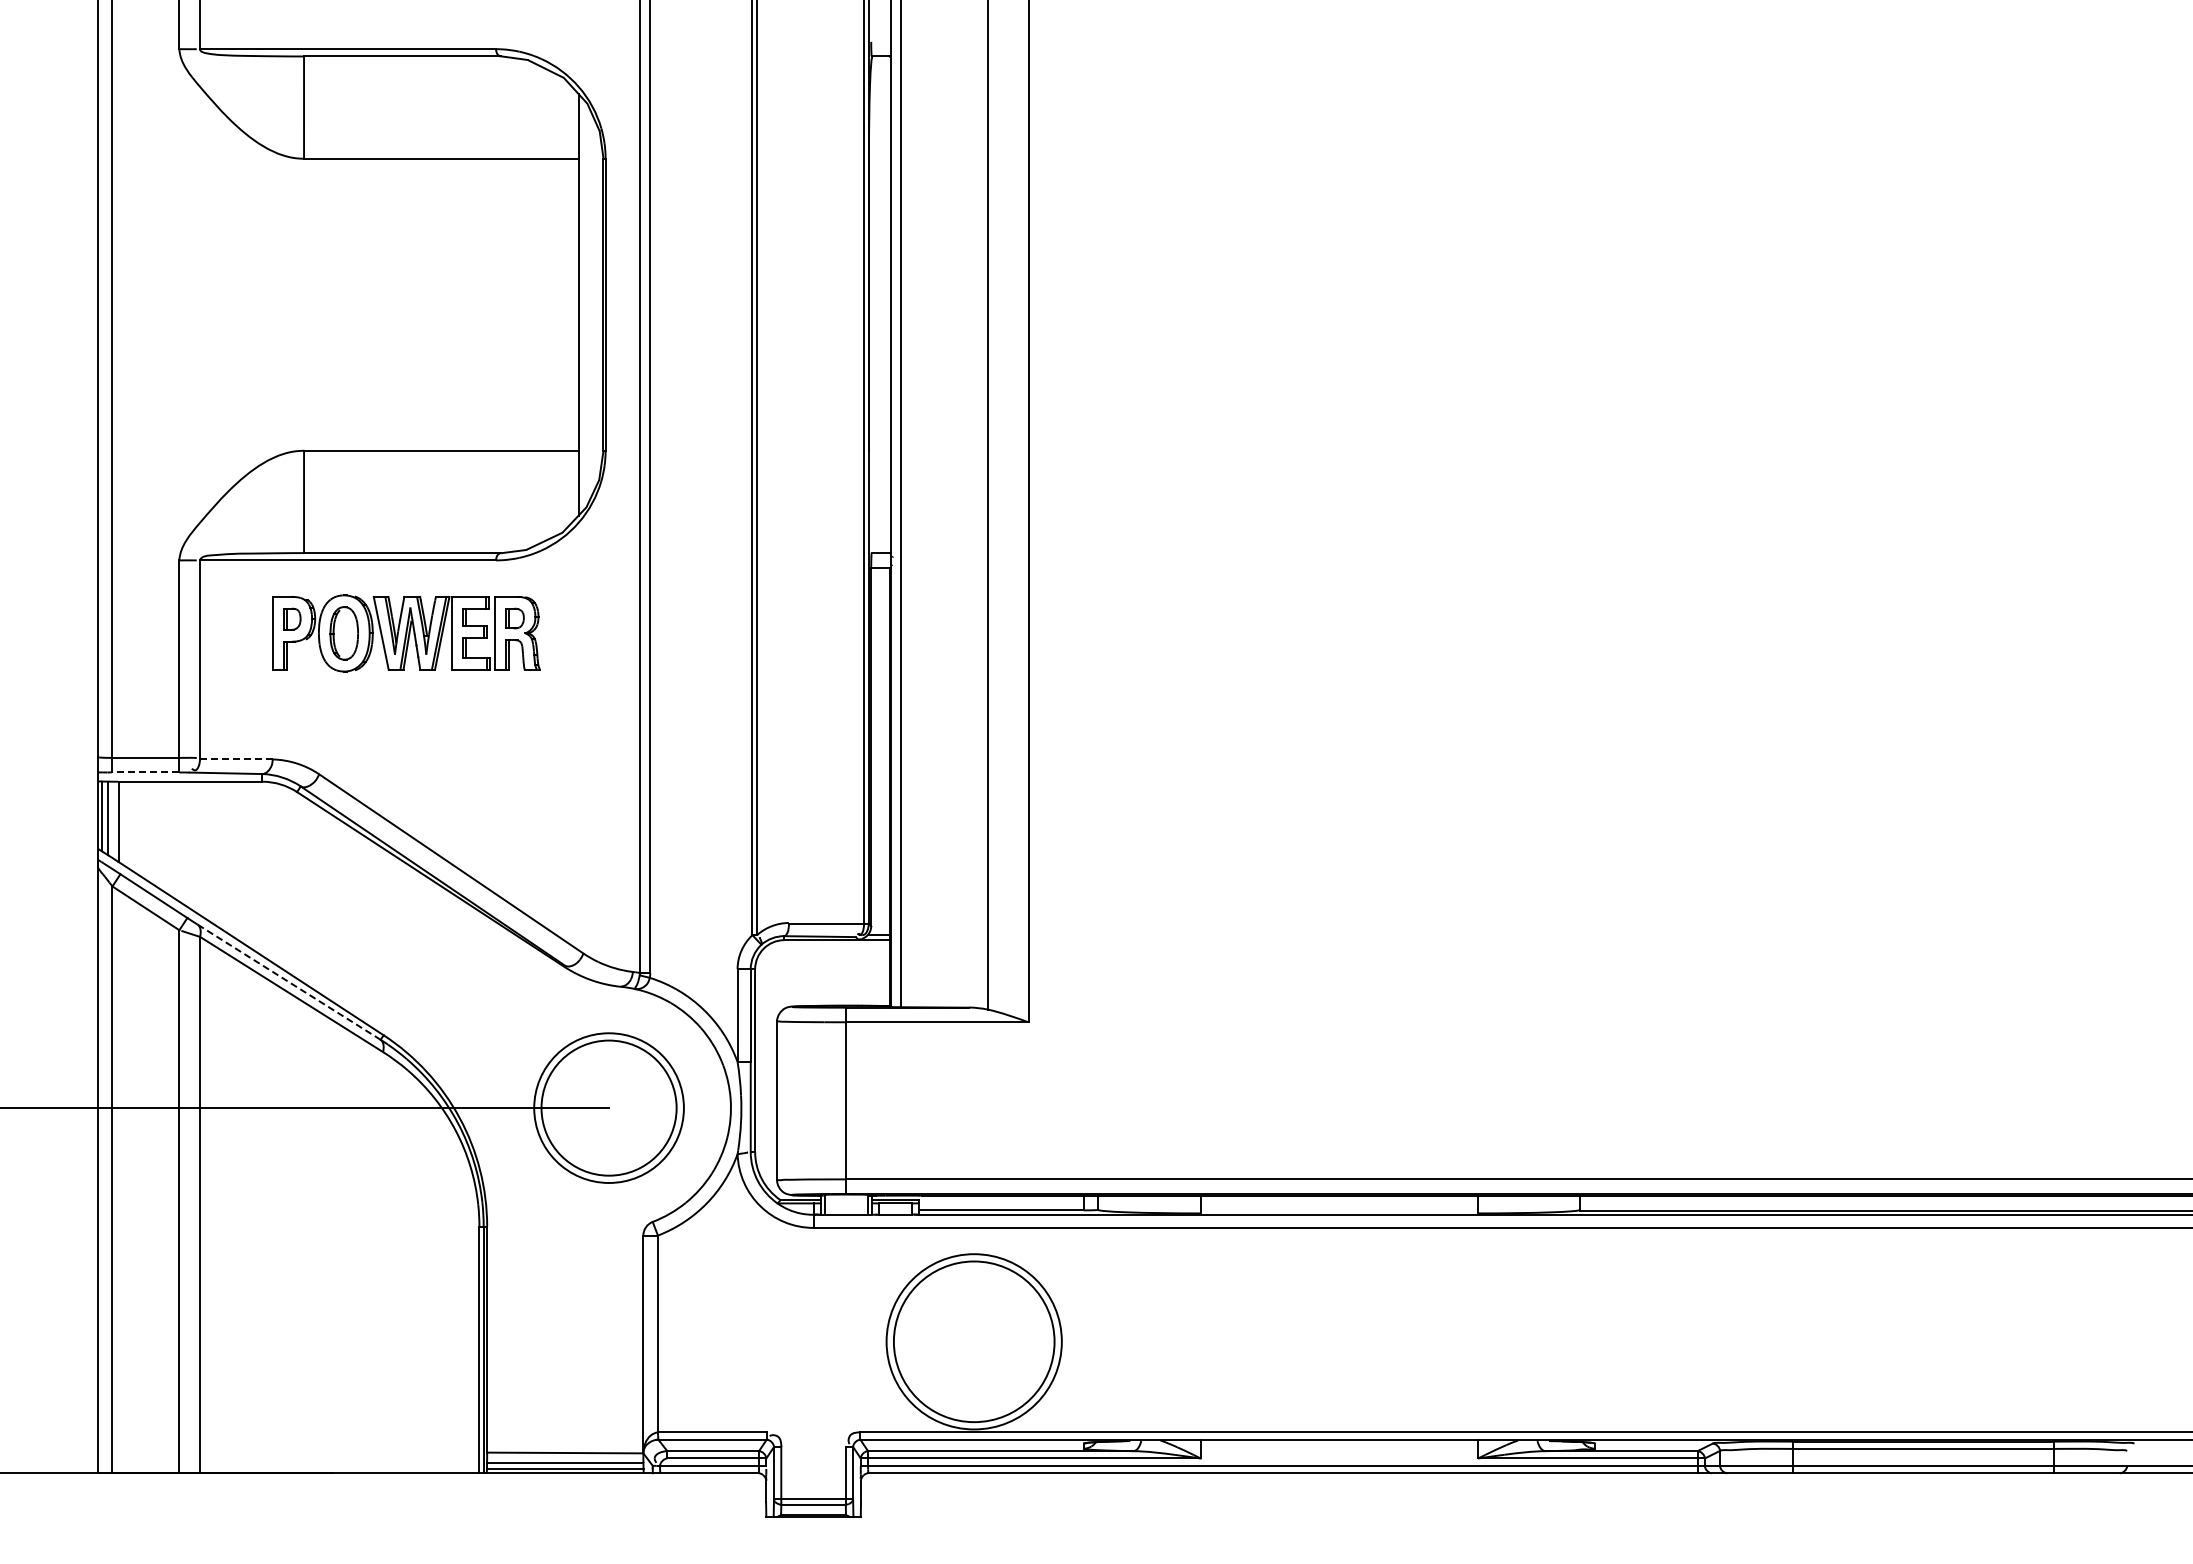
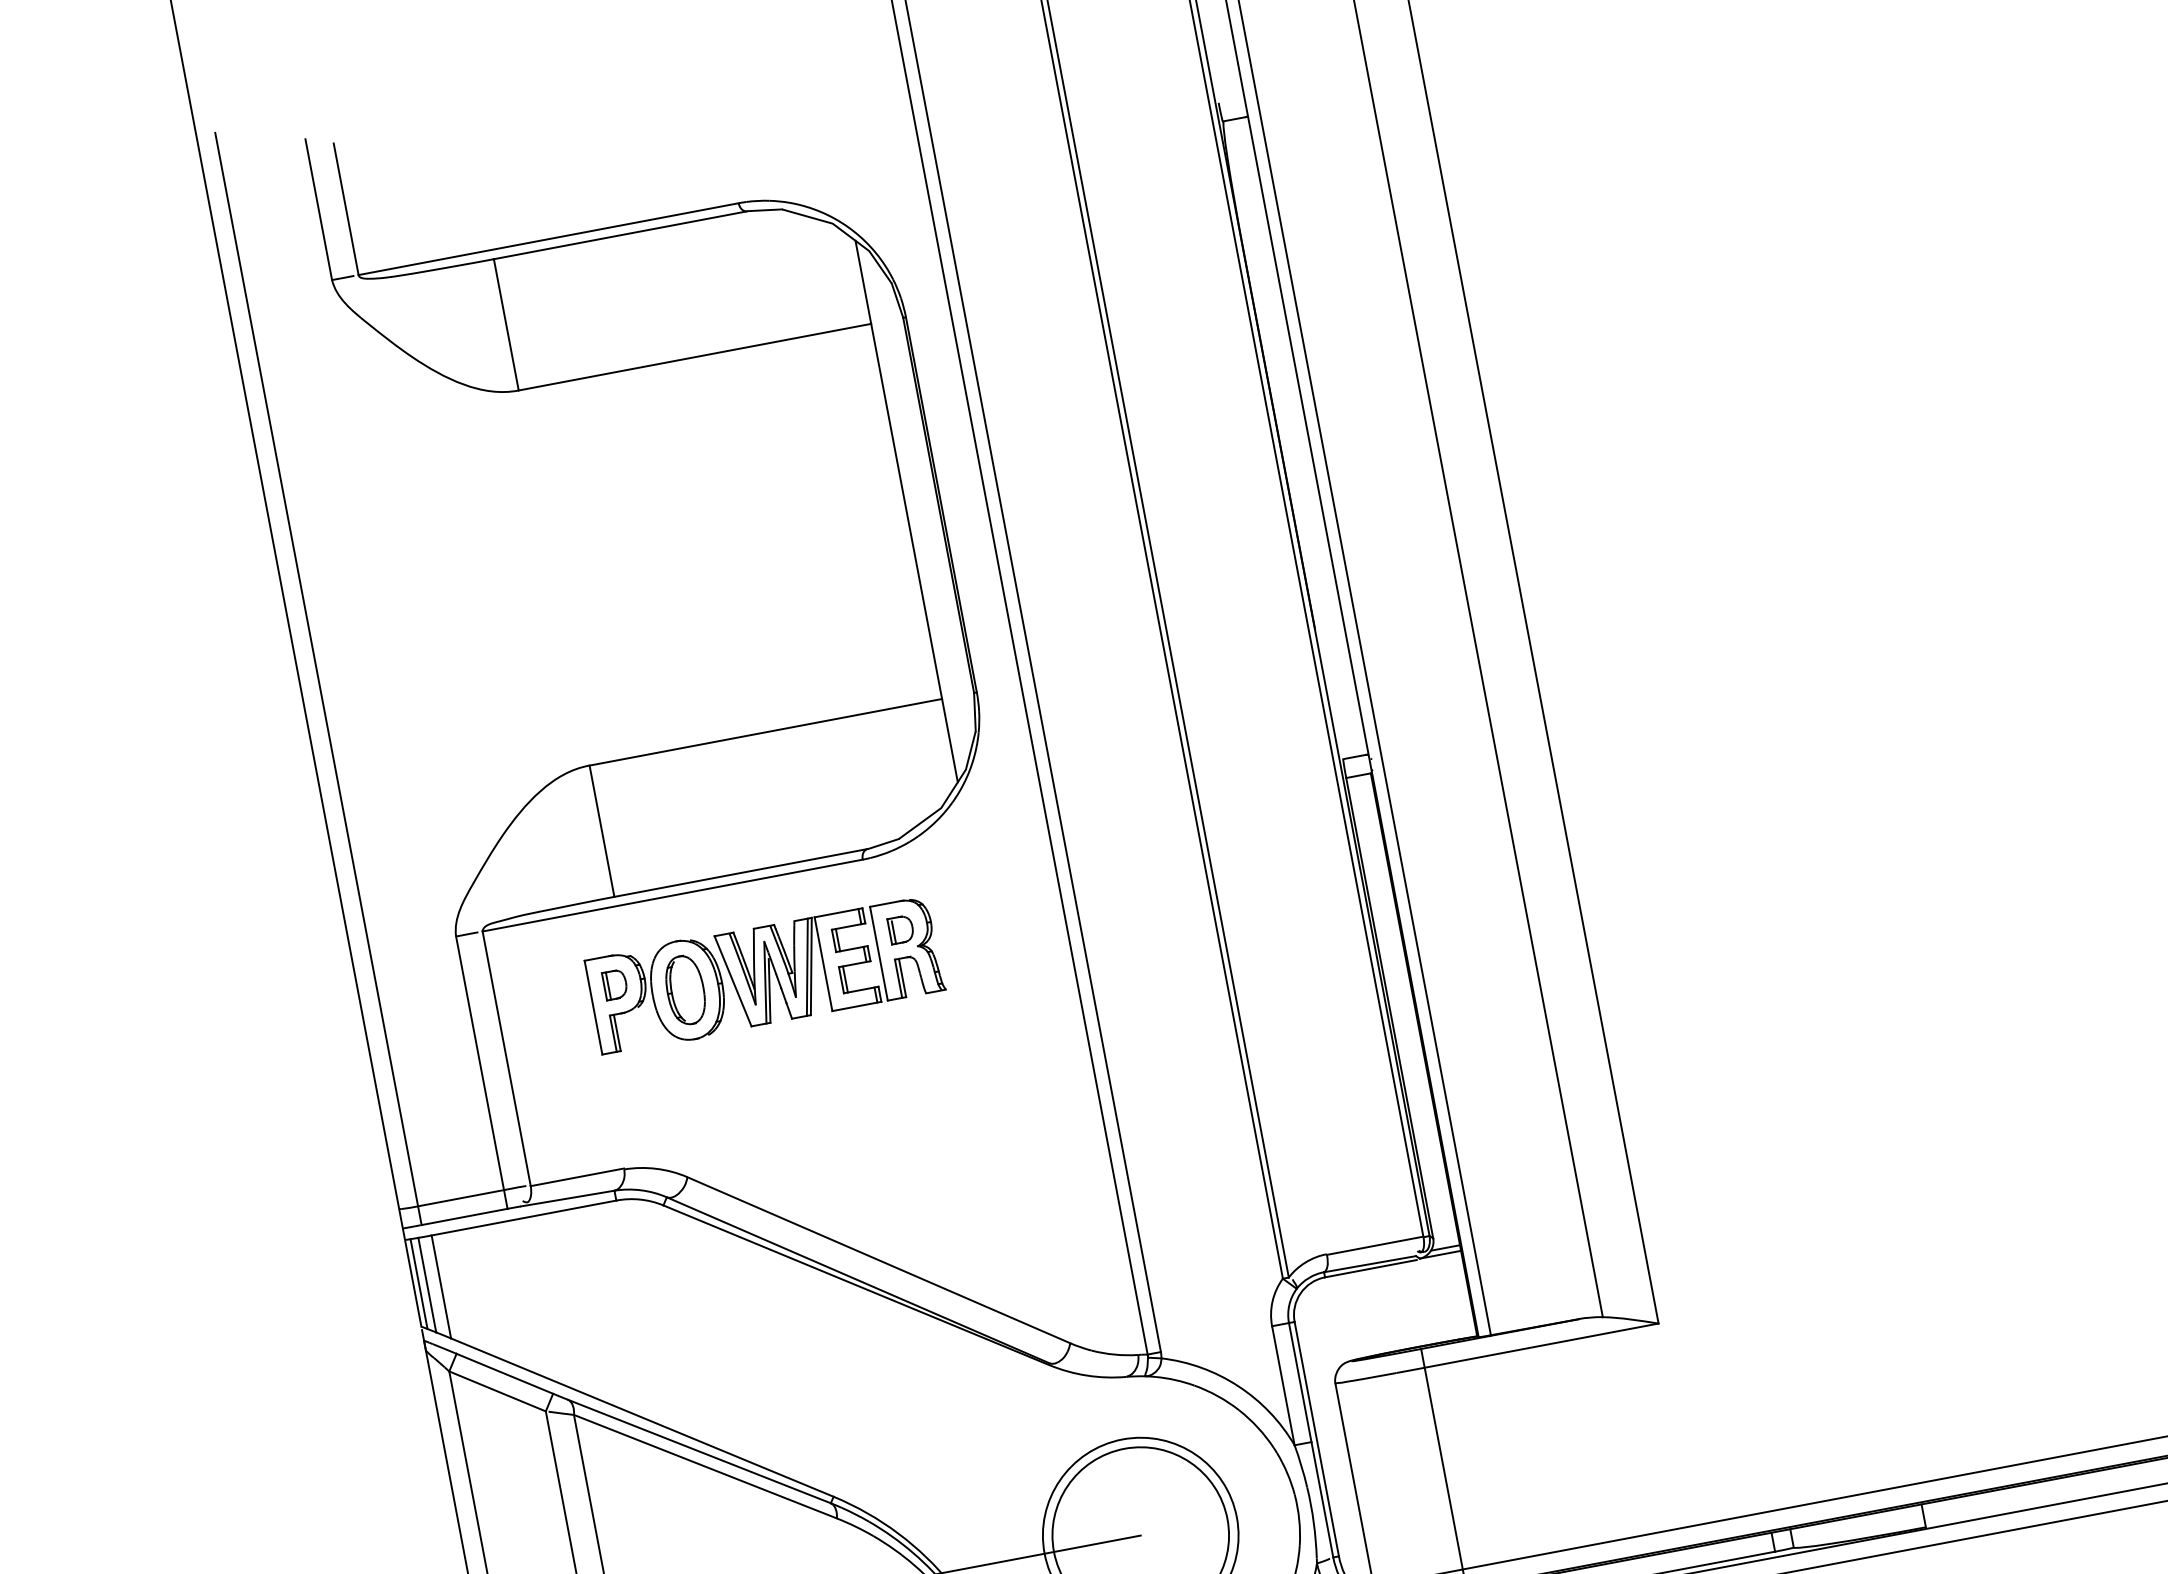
line: (236, 758) -> (577, 1177), dashed -> solid
line: (145, 772) -> (464, 1217), dashed -> solid
line: (288, 981) -> (698, 1450), dashed -> solid

